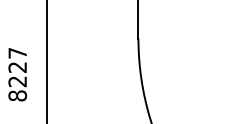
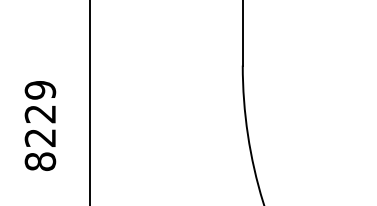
text: (17, 52) -> (40, 88), 8227 -> 8229

